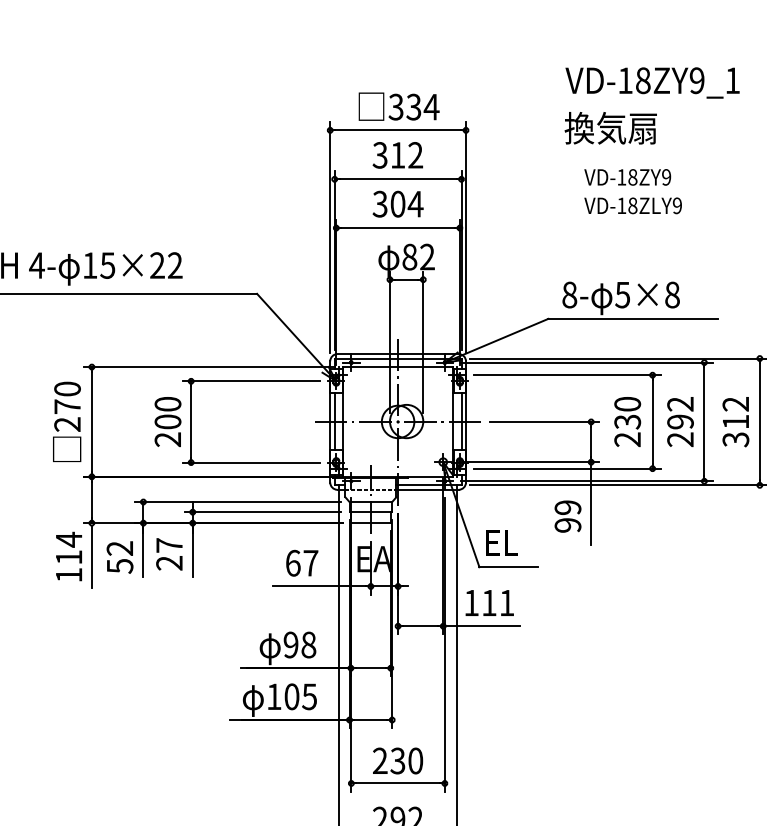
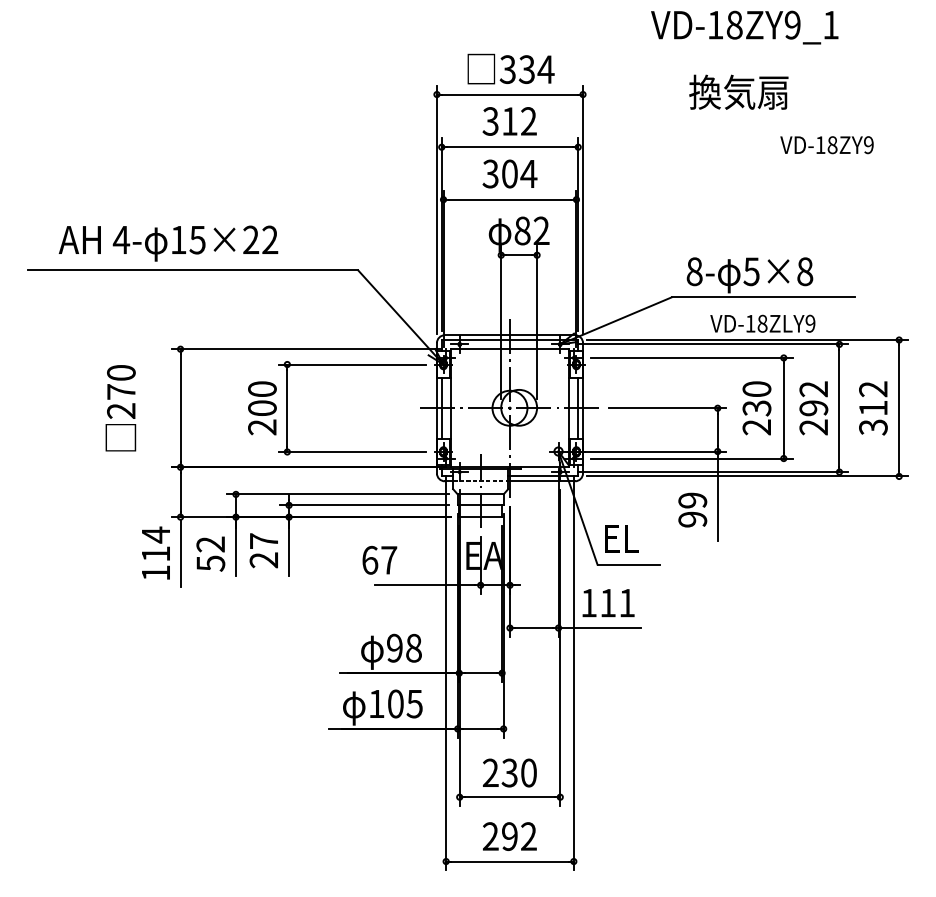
text: (652, 82) -> (744, 27), moved
text: (627, 177) -> (826, 145), moved
text: (632, 205) -> (762, 323), moved
text: (66, 422) -> (120, 408), moved
text: (301, 563) -> (379, 560), moved

